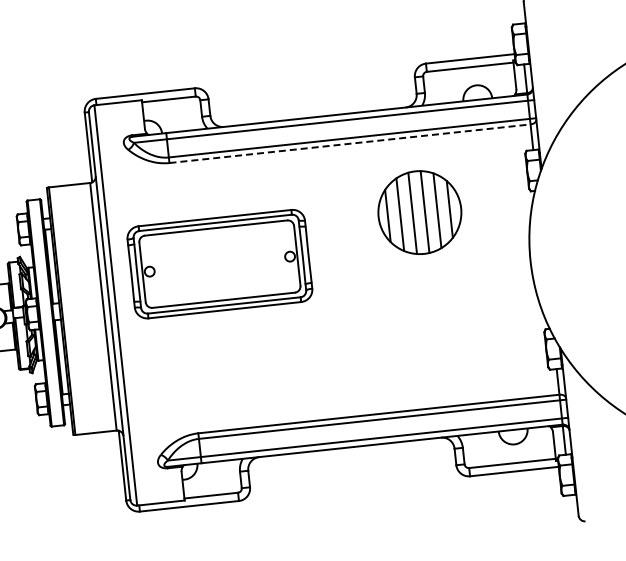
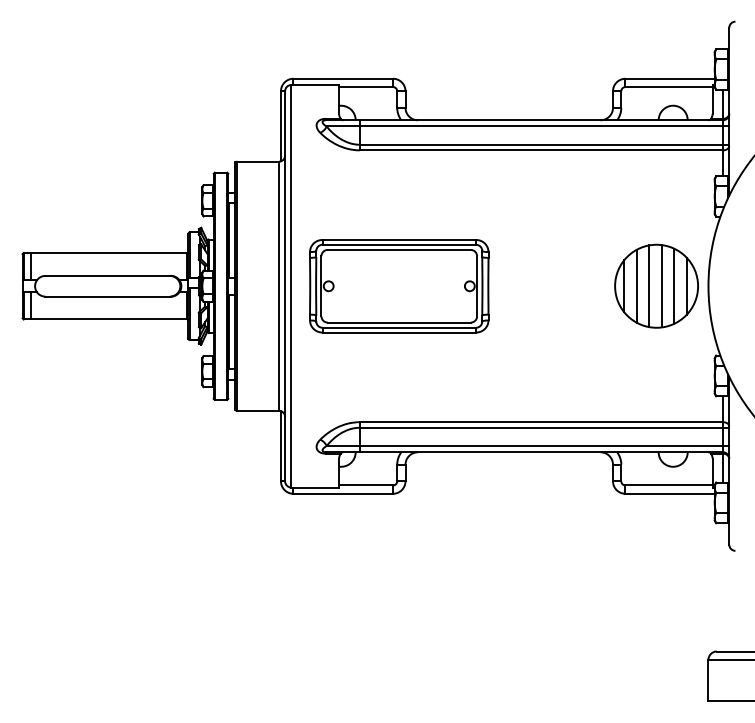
line: (350, 143) -> (541, 150), dashed -> solid
part: (419, 211) -> (656, 285), moved
part: (220, 264) -> (399, 286), moved

